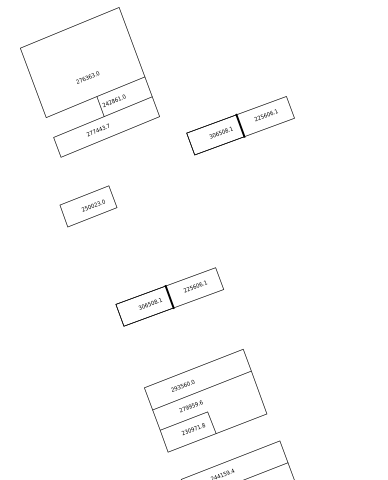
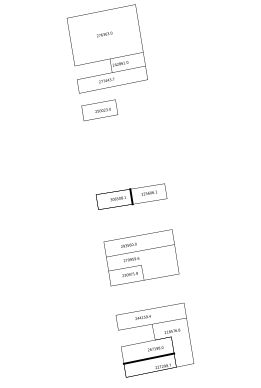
text: (87, 77) -> (104, 34), moved
part: (240, 125) -> (198, 95), removed
text: (87, 205) -> (99, 109), moved
text: (205, 400) -> (141, 257), moved

